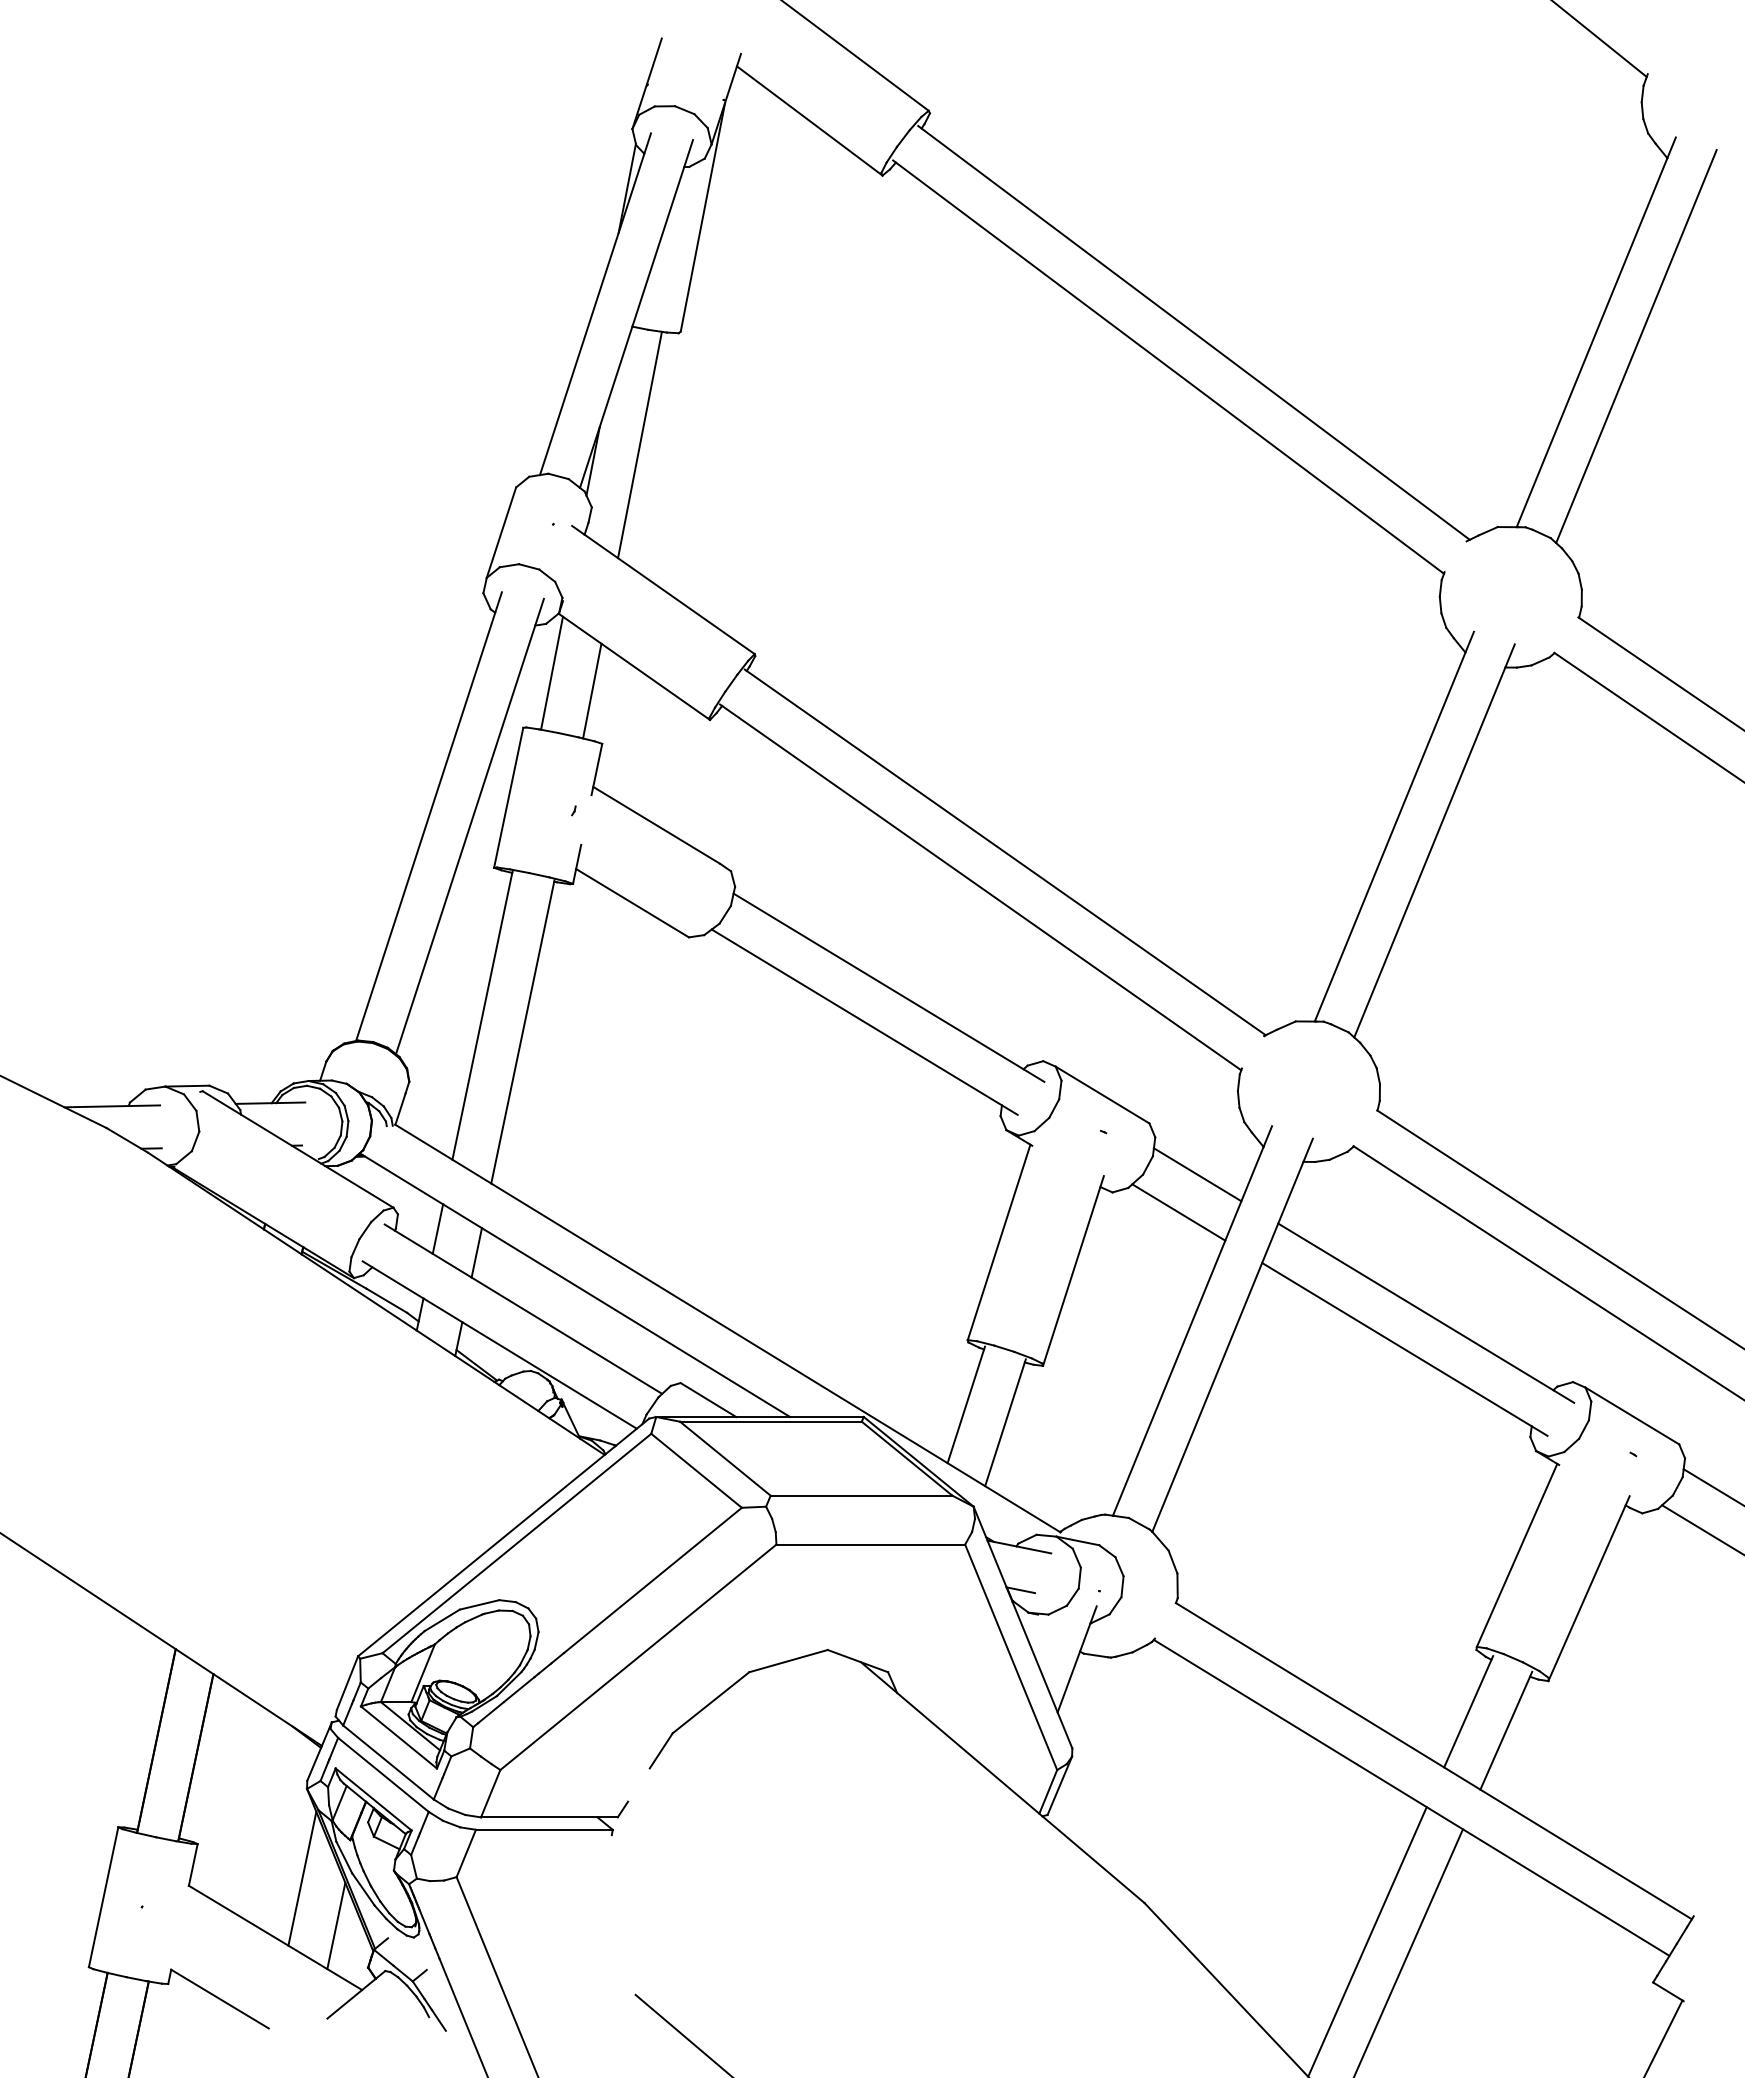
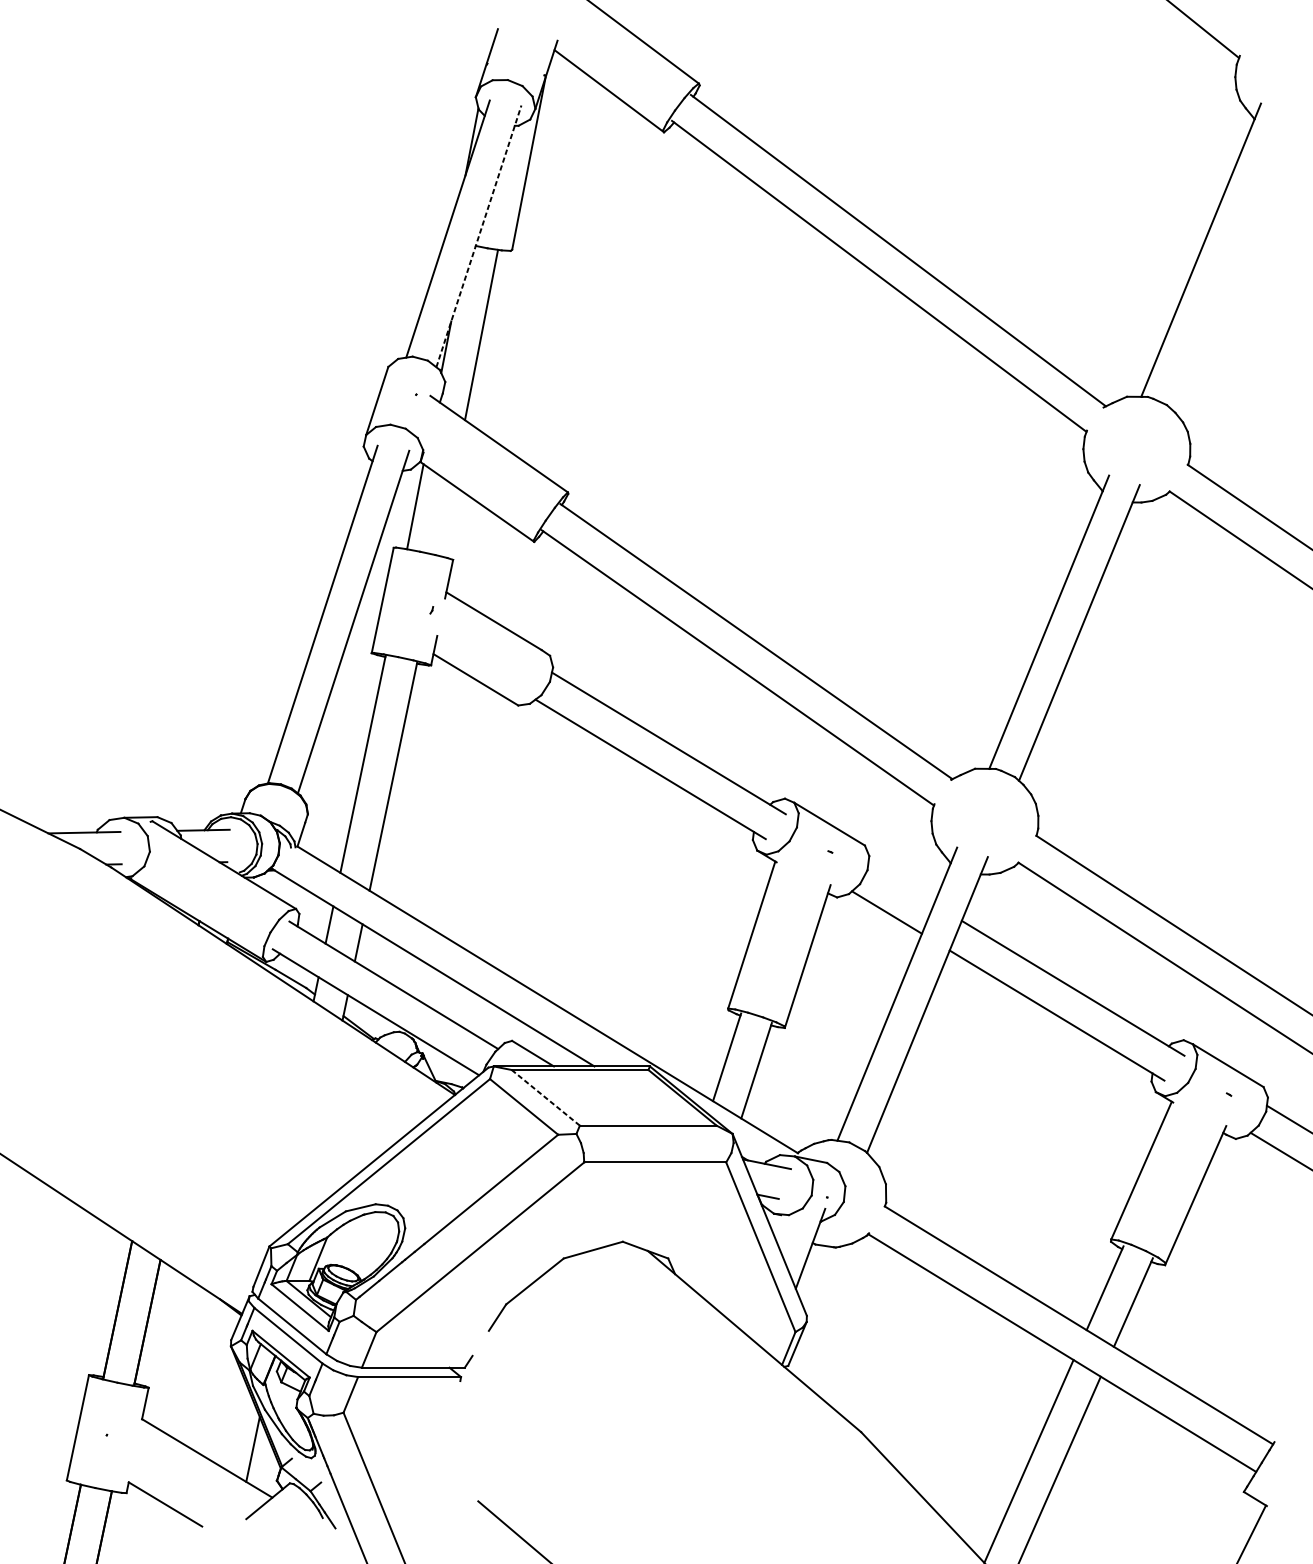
line: (636, 313) -> (478, 236), solid -> dashed
line: (1636, 346) -> (1231, 260), removed
line: (592, 690) -> (445, 519), removed
line: (1197, 1174) -> (901, 883), removed
line: (725, 1458) -> (545, 1097), solid -> dashed
line: (302, 1878) -> (227, 1413), removed

